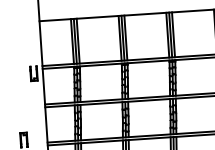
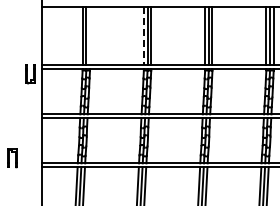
line: (119, 38) -> (143, 36), solid -> dashed
line: (78, 41) -> (90, 36), removed

